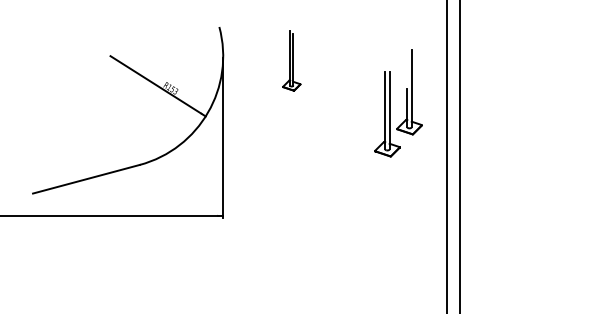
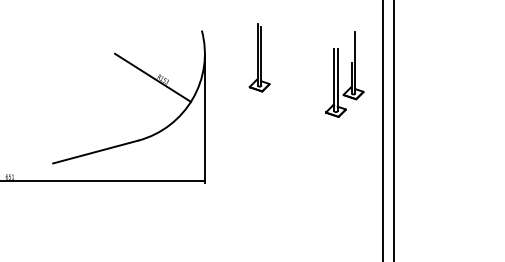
part: (291, 60) -> (259, 57), size x1.43
part: (398, 103) -> (344, 74), moved

